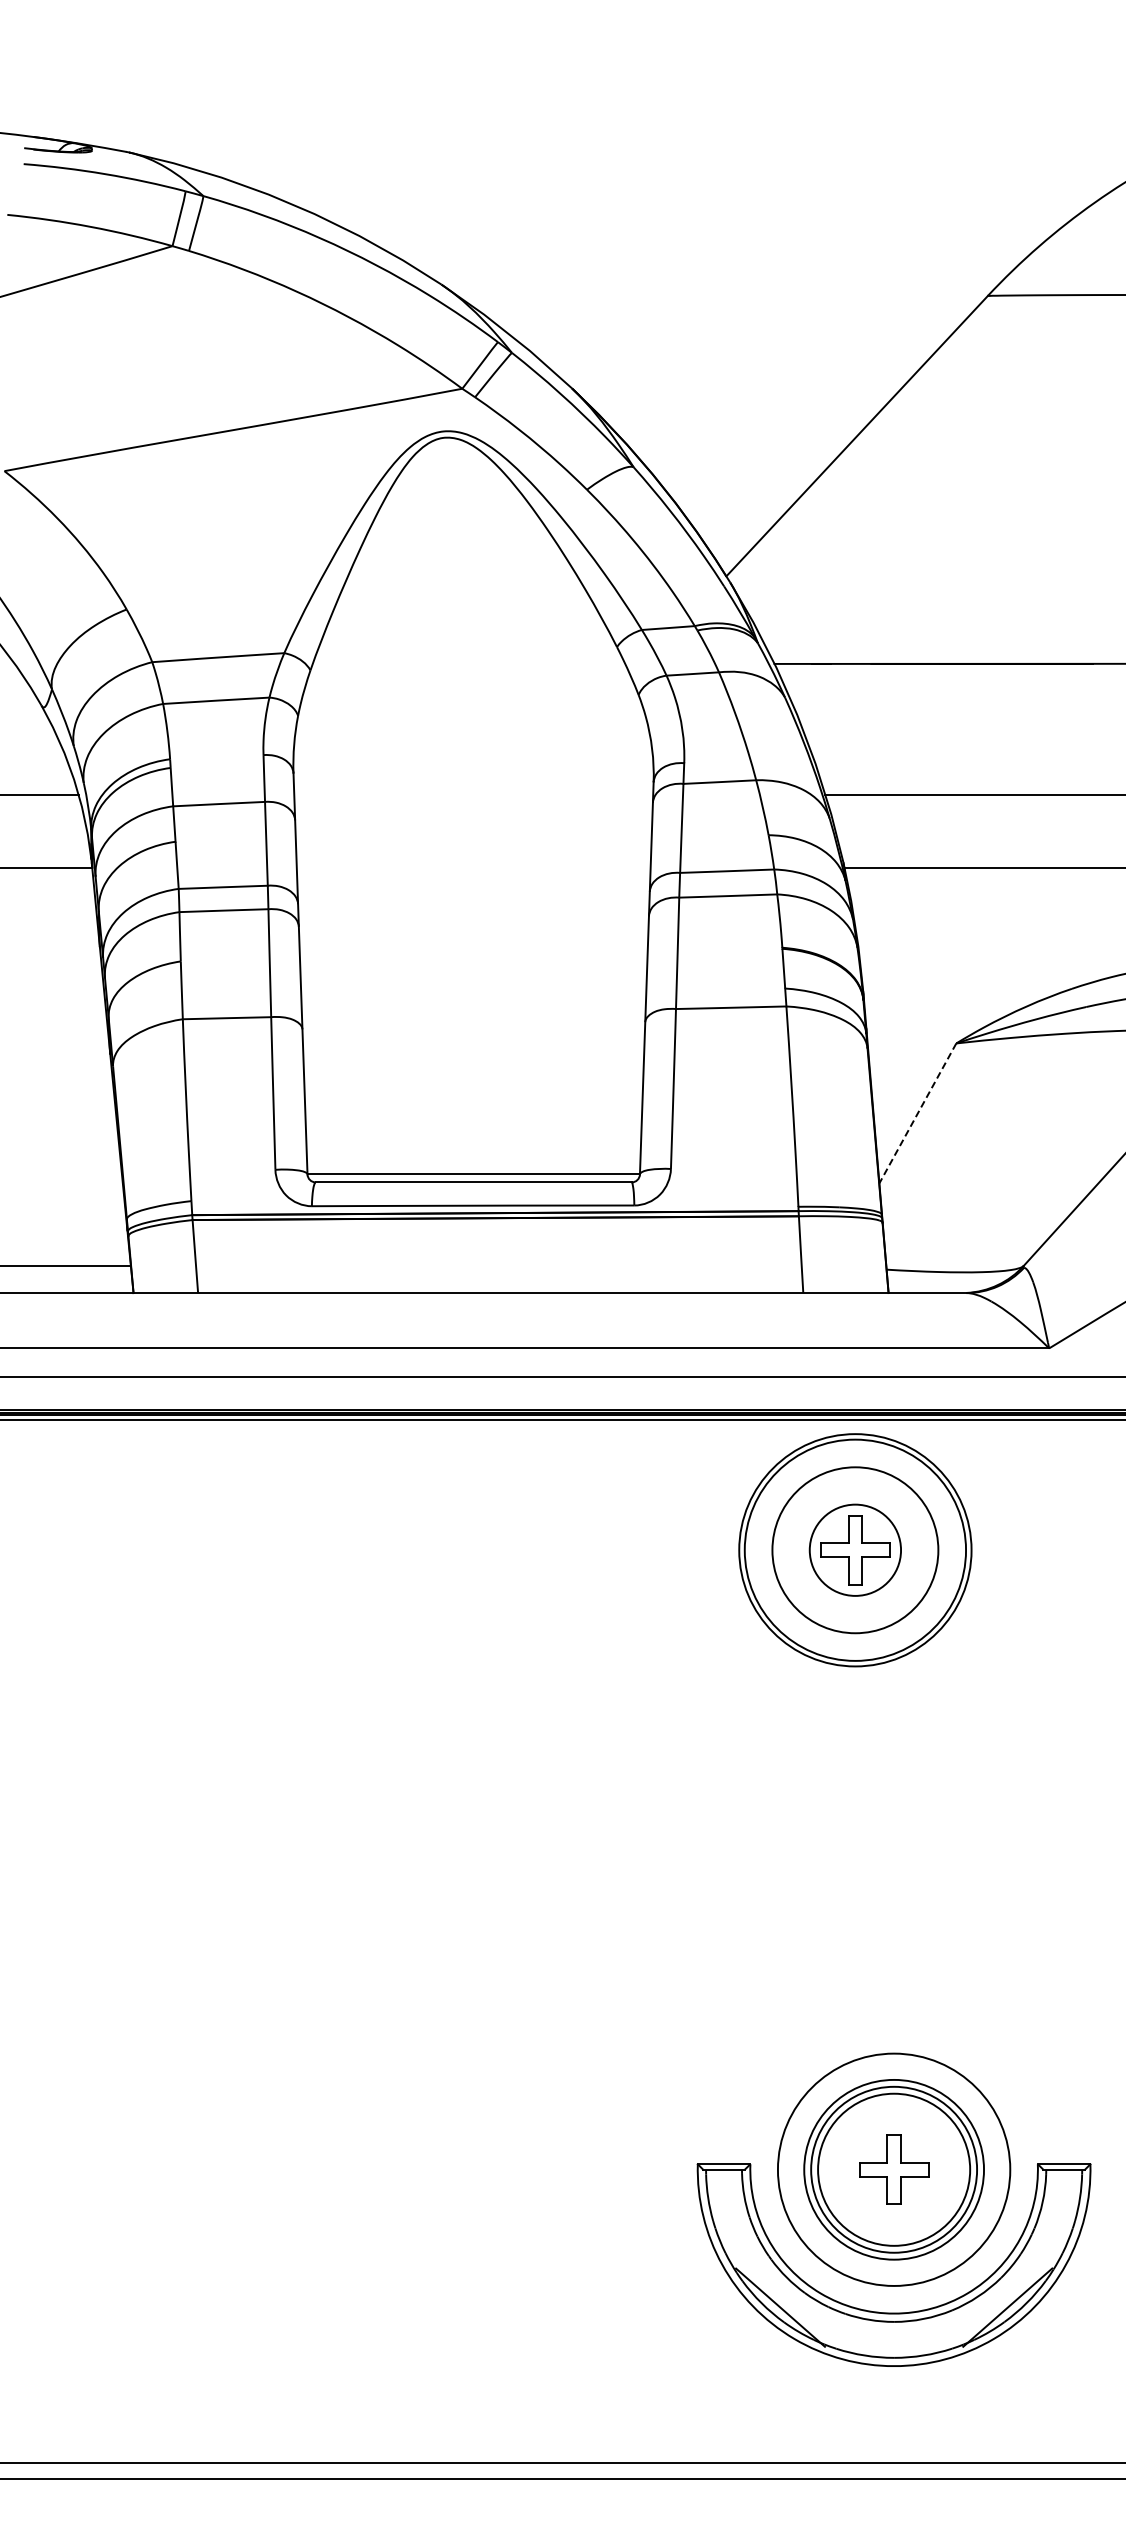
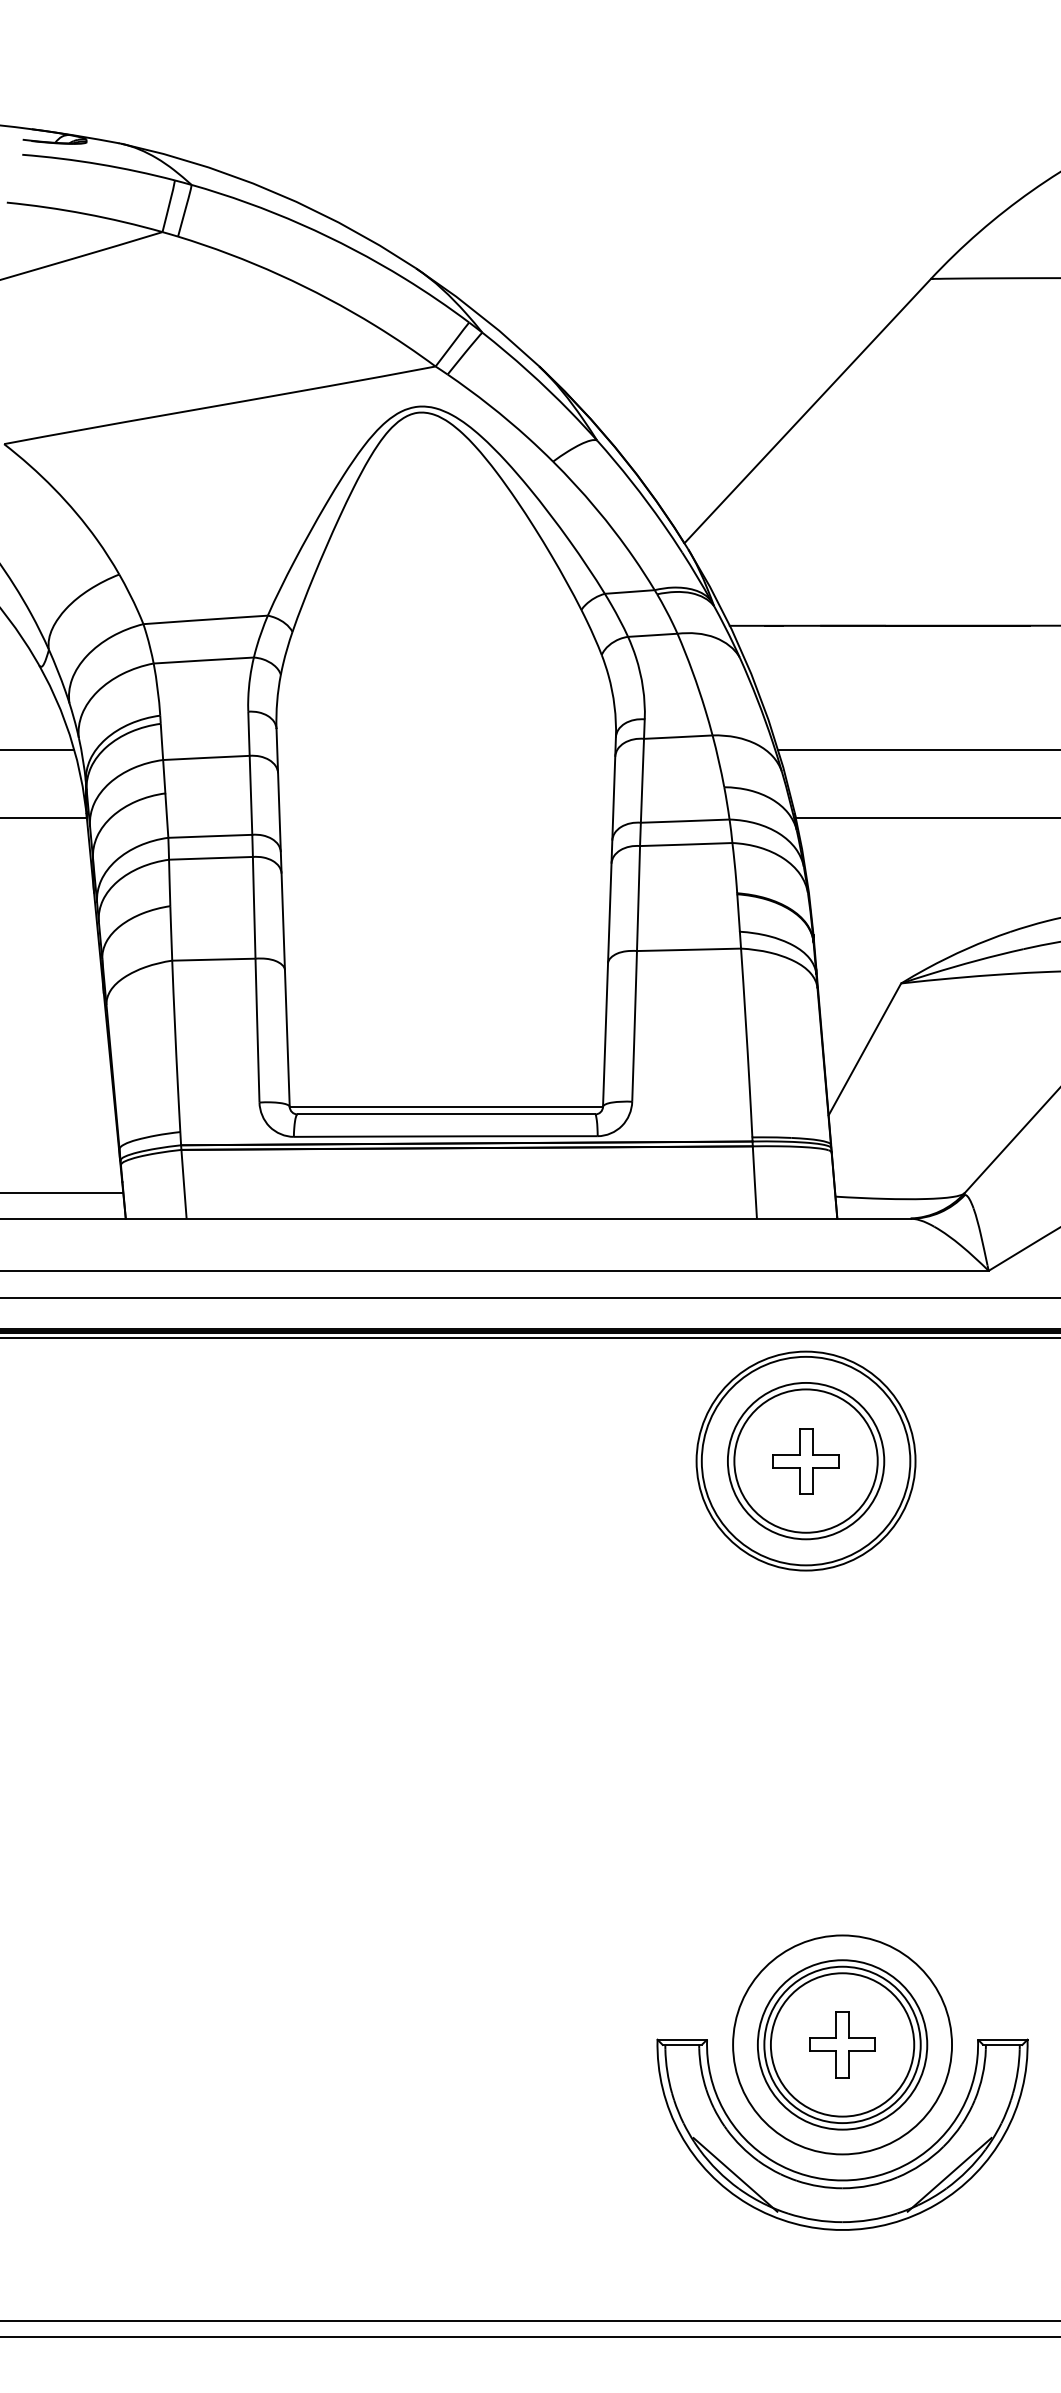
line: (917, 1113) -> (864, 1049), dashed -> solid
circle: (855, 1550) -> (806, 1461), size x1.67

